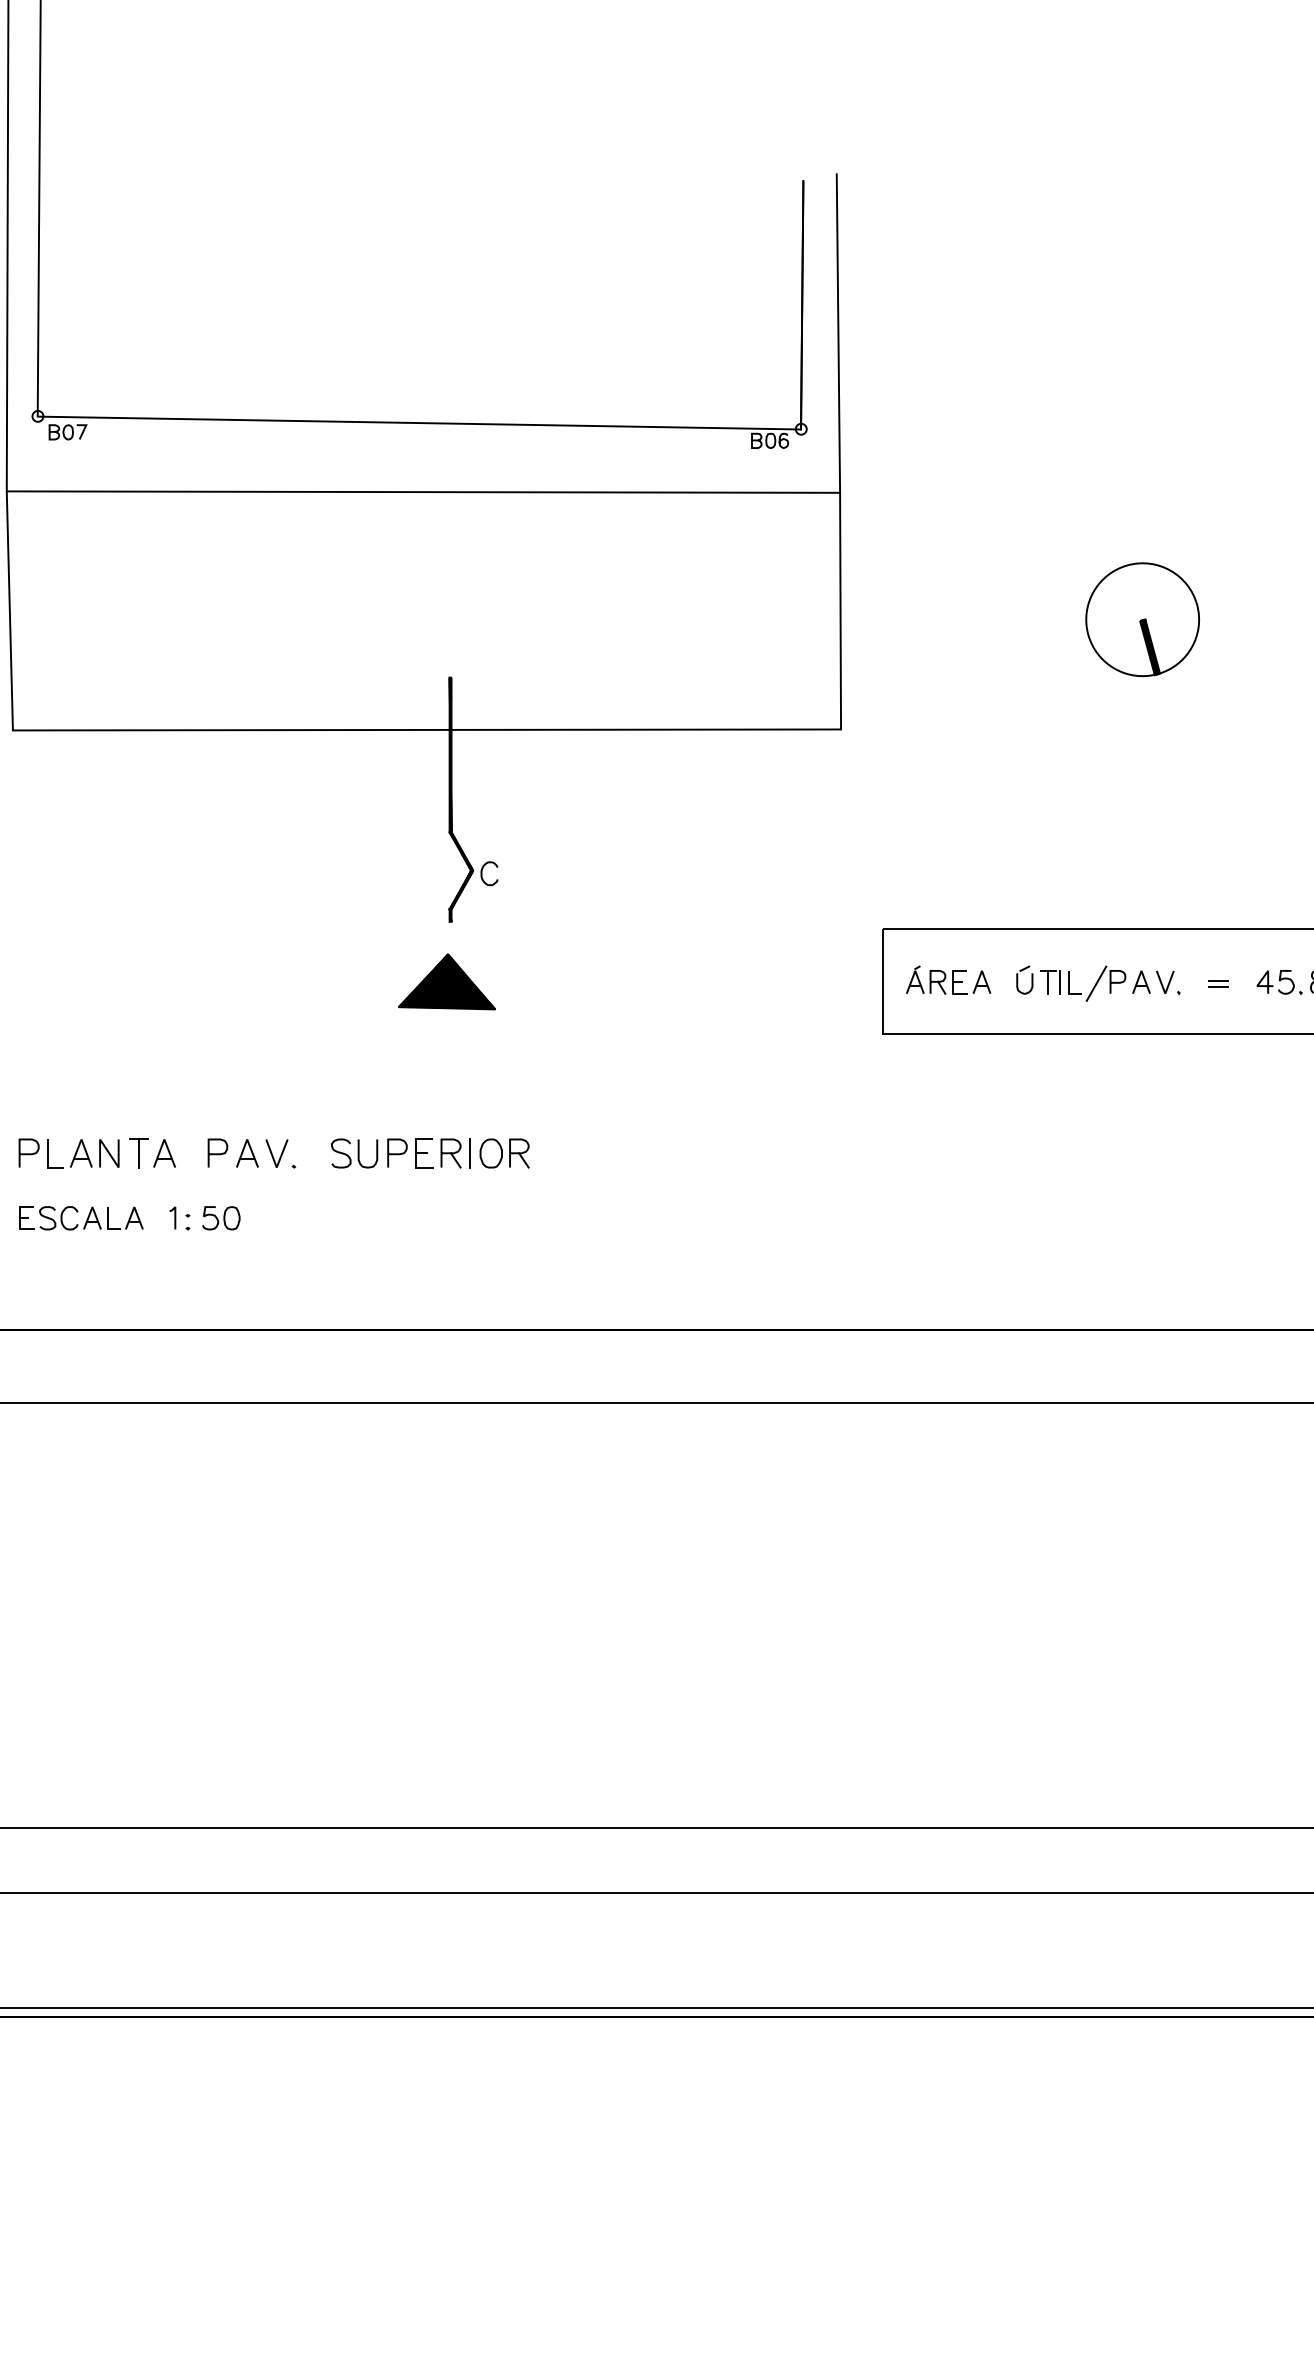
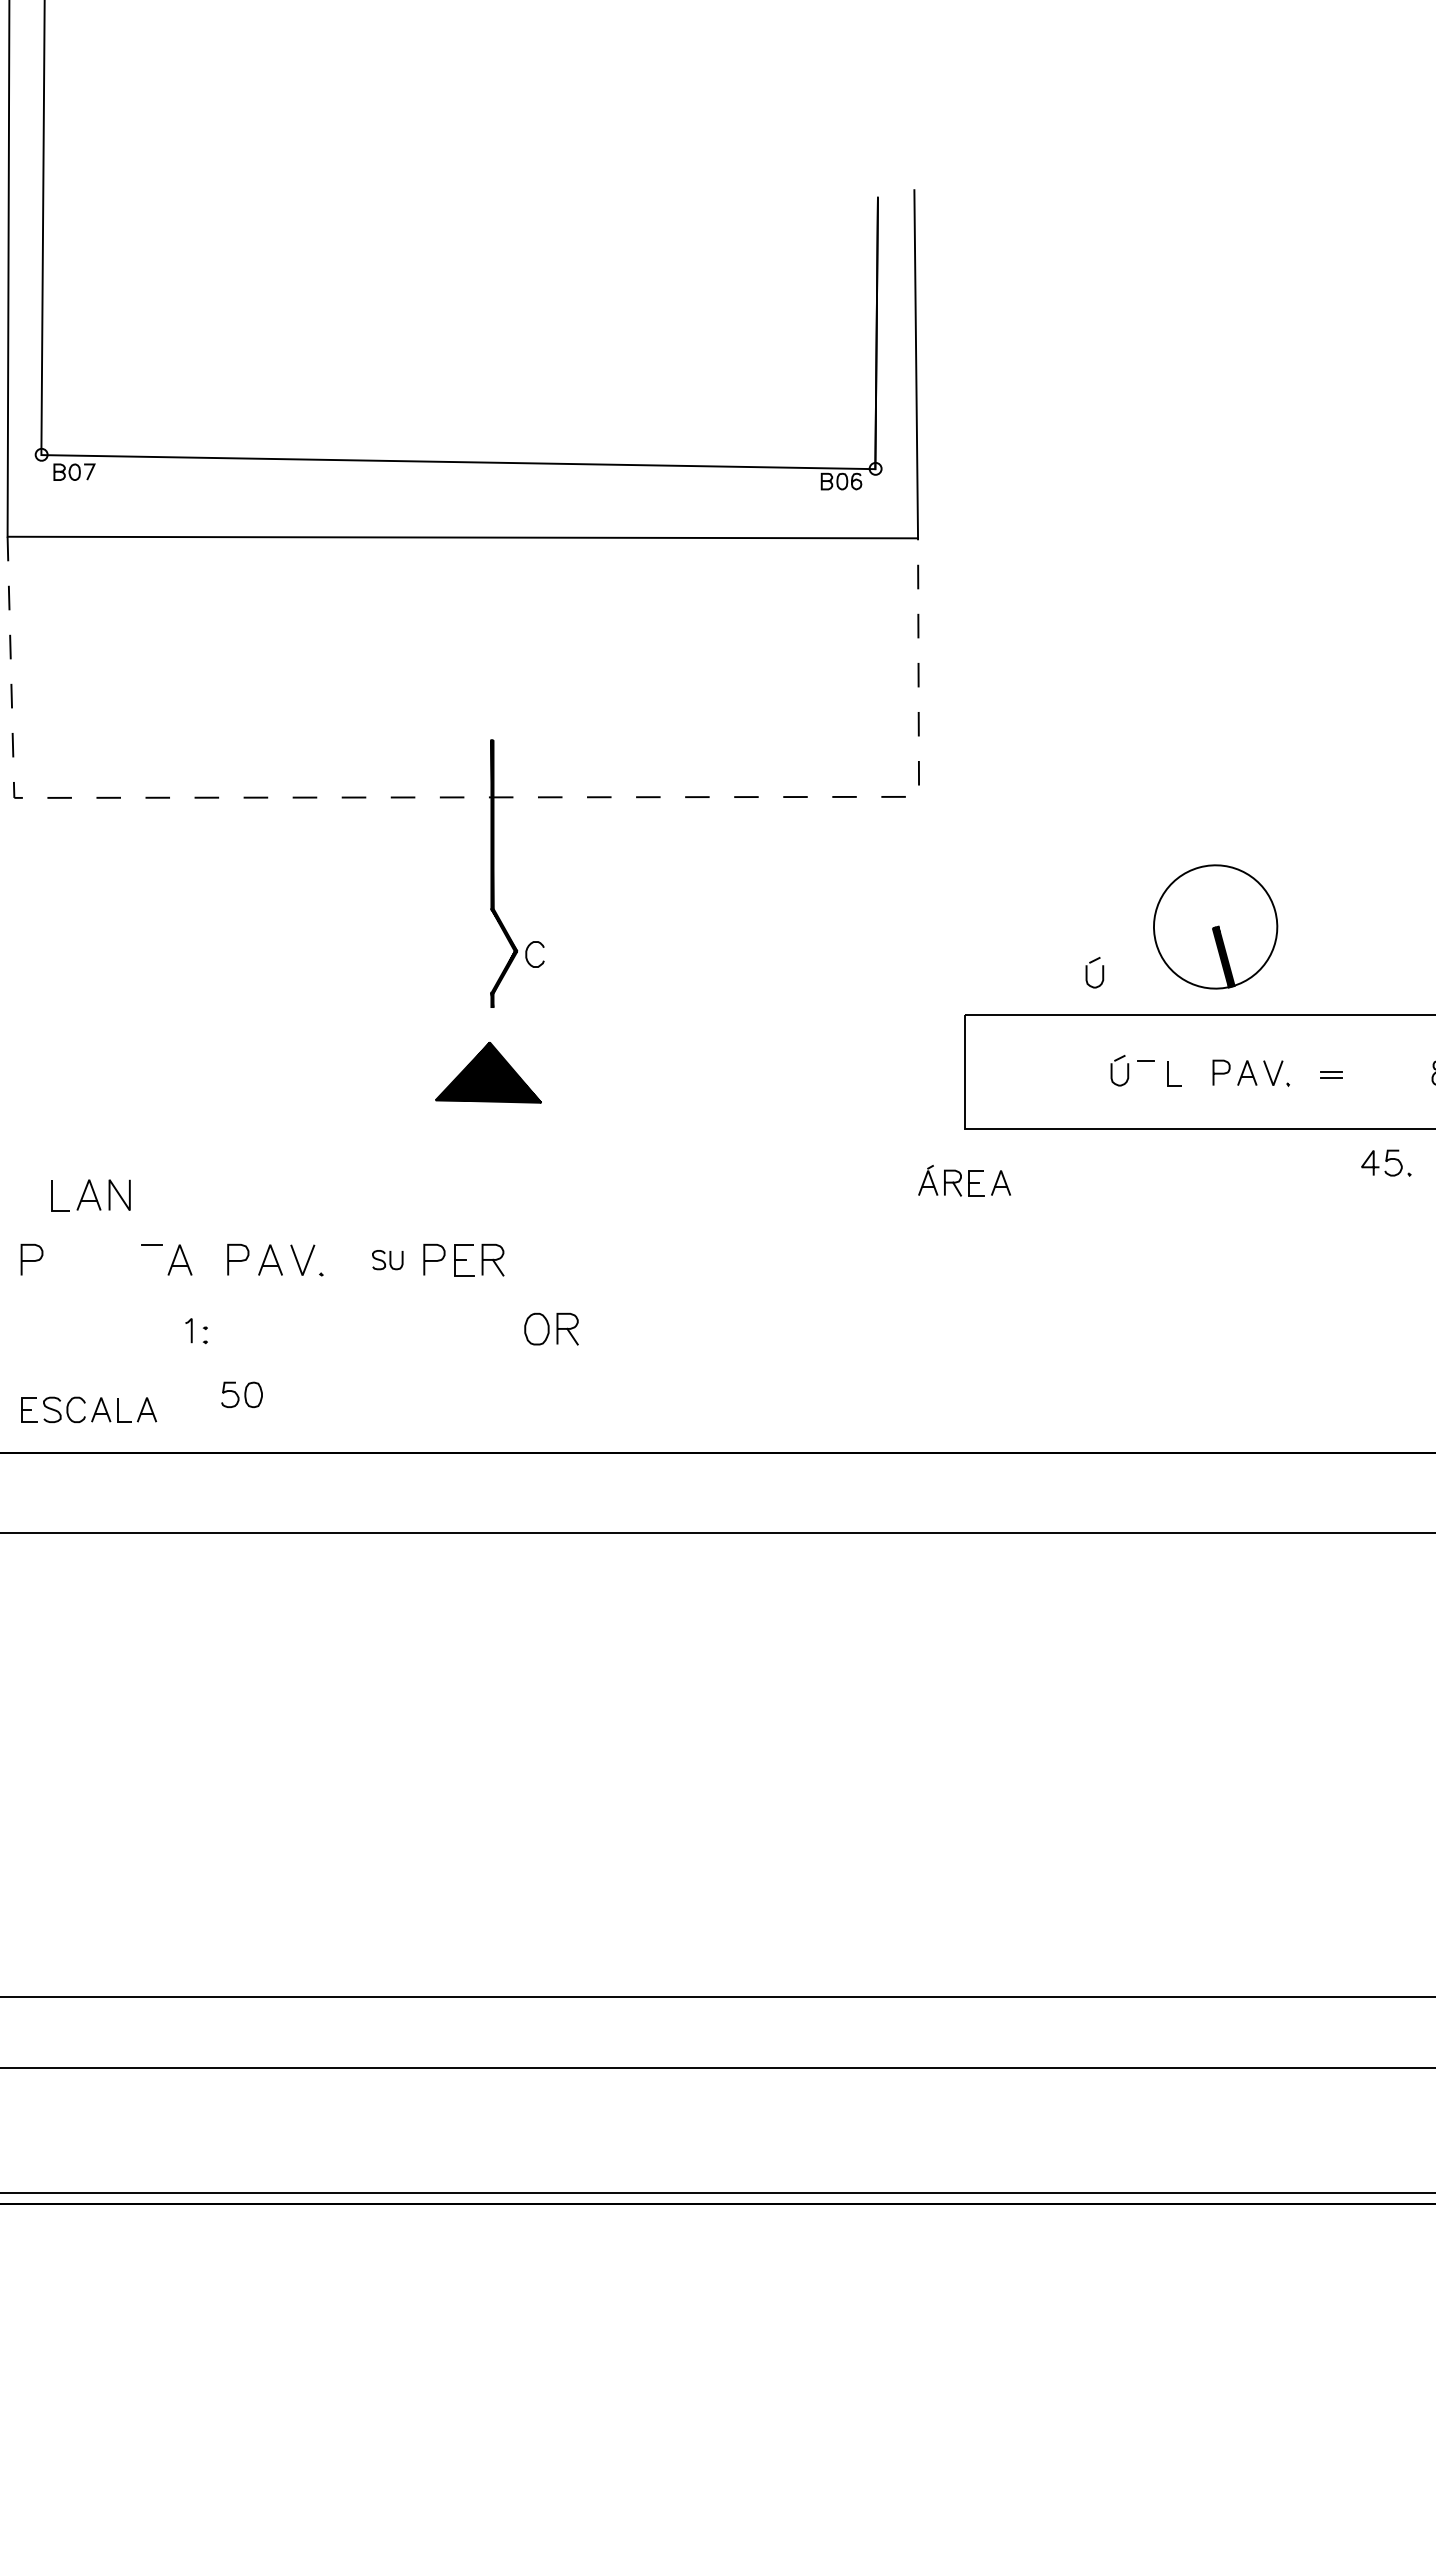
part: (1142, 619) -> (1215, 926), moved
line: (425, 730) -> (465, 797), solid -> dashed
part: (995, 890) -> (1087, 972), added
part: (948, 979) -> (964, 1180), moved
line: (1048, 981) -> (1145, 1072), removed
line: (1060, 981) -> (1158, 1072), removed
part: (1279, 981) -> (1386, 1162), moved
line: (1095, 983) -> (1197, 1074), removed
line: (139, 1152) -> (152, 1259), removed
part: (354, 1152) -> (387, 1259), size x0.6
line: (469, 1152) -> (513, 1259), removed
part: (504, 1152) -> (551, 1328), moved
part: (82, 1153) -> (90, 1195), moved
part: (81, 1217) -> (89, 1409), moved
part: (220, 1217) -> (241, 1394), moved

